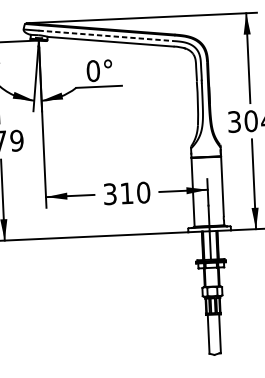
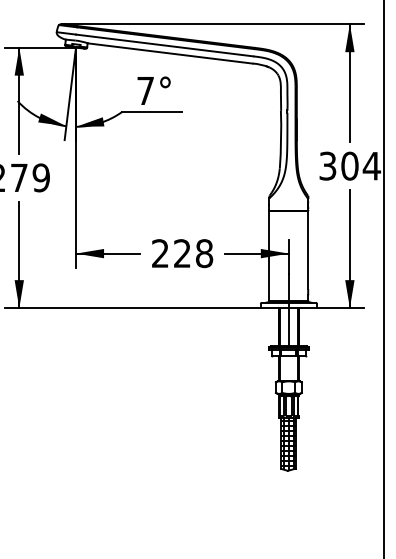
line: (106, 35) -> (165, 45), dashed -> solid
text: (93, 70) -> (145, 90), 0° -> 7°
text: (126, 193) -> (182, 253), 310 -> 228
hatch: (214, 334) -> (288, 443), added

